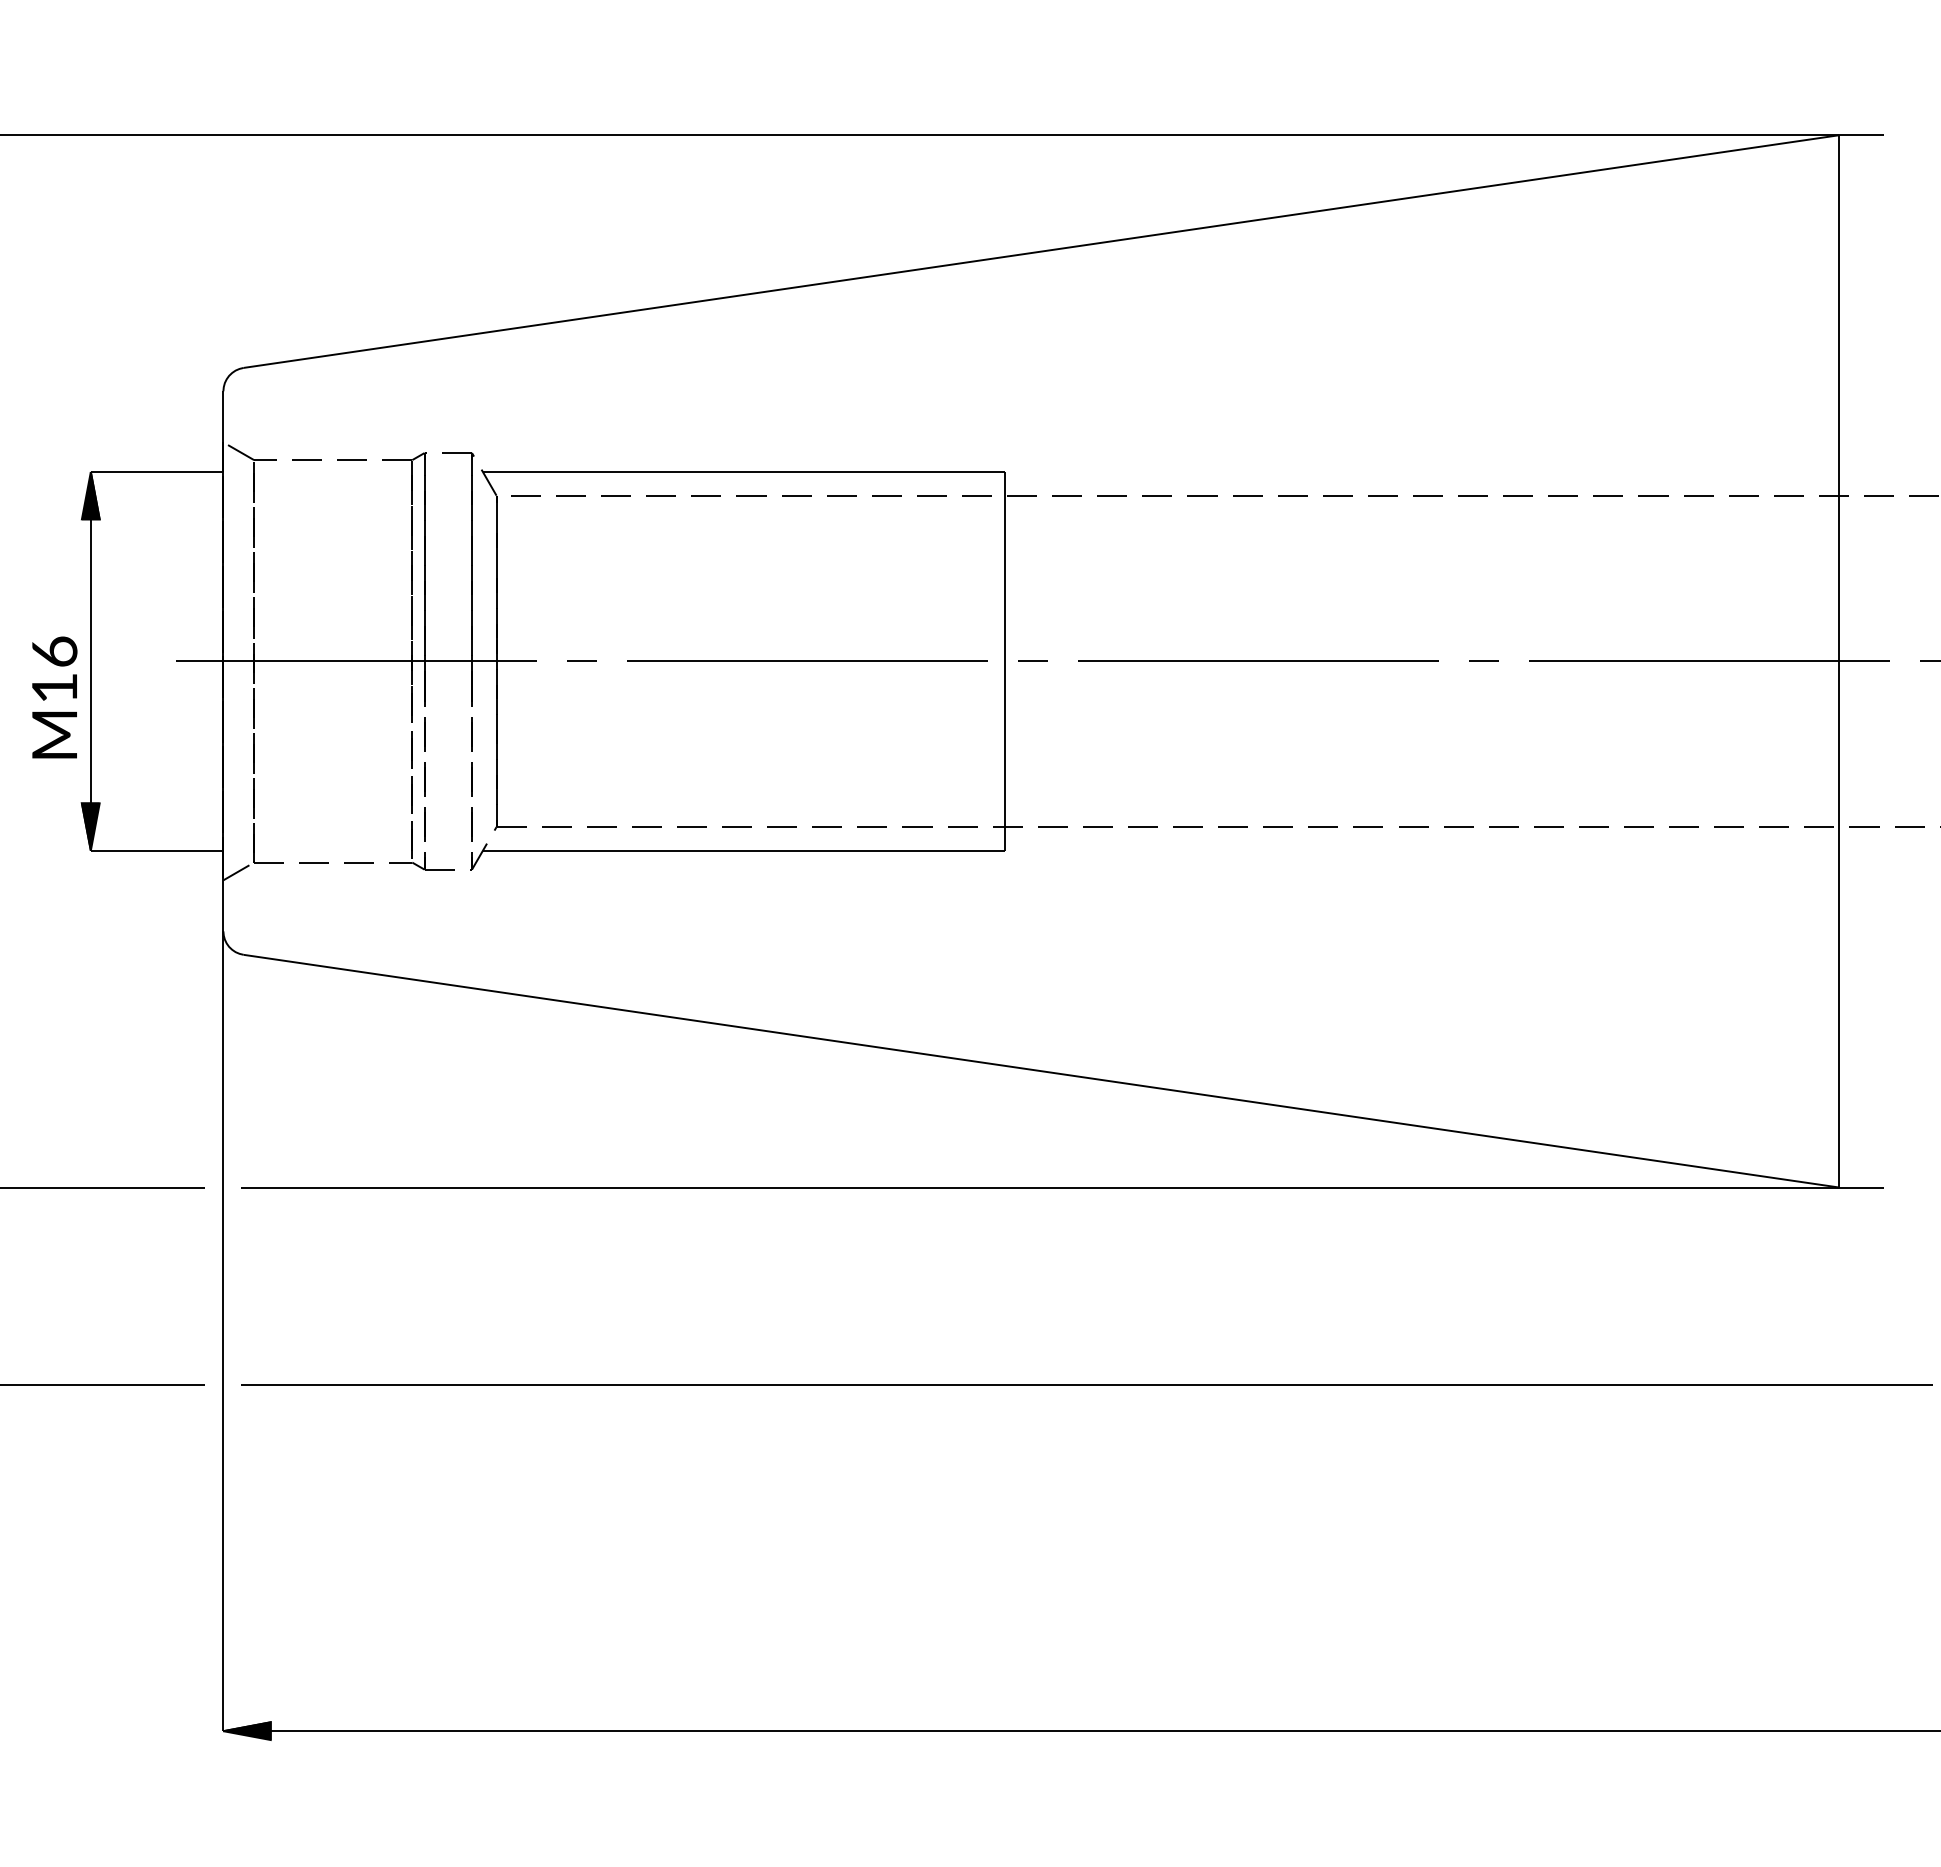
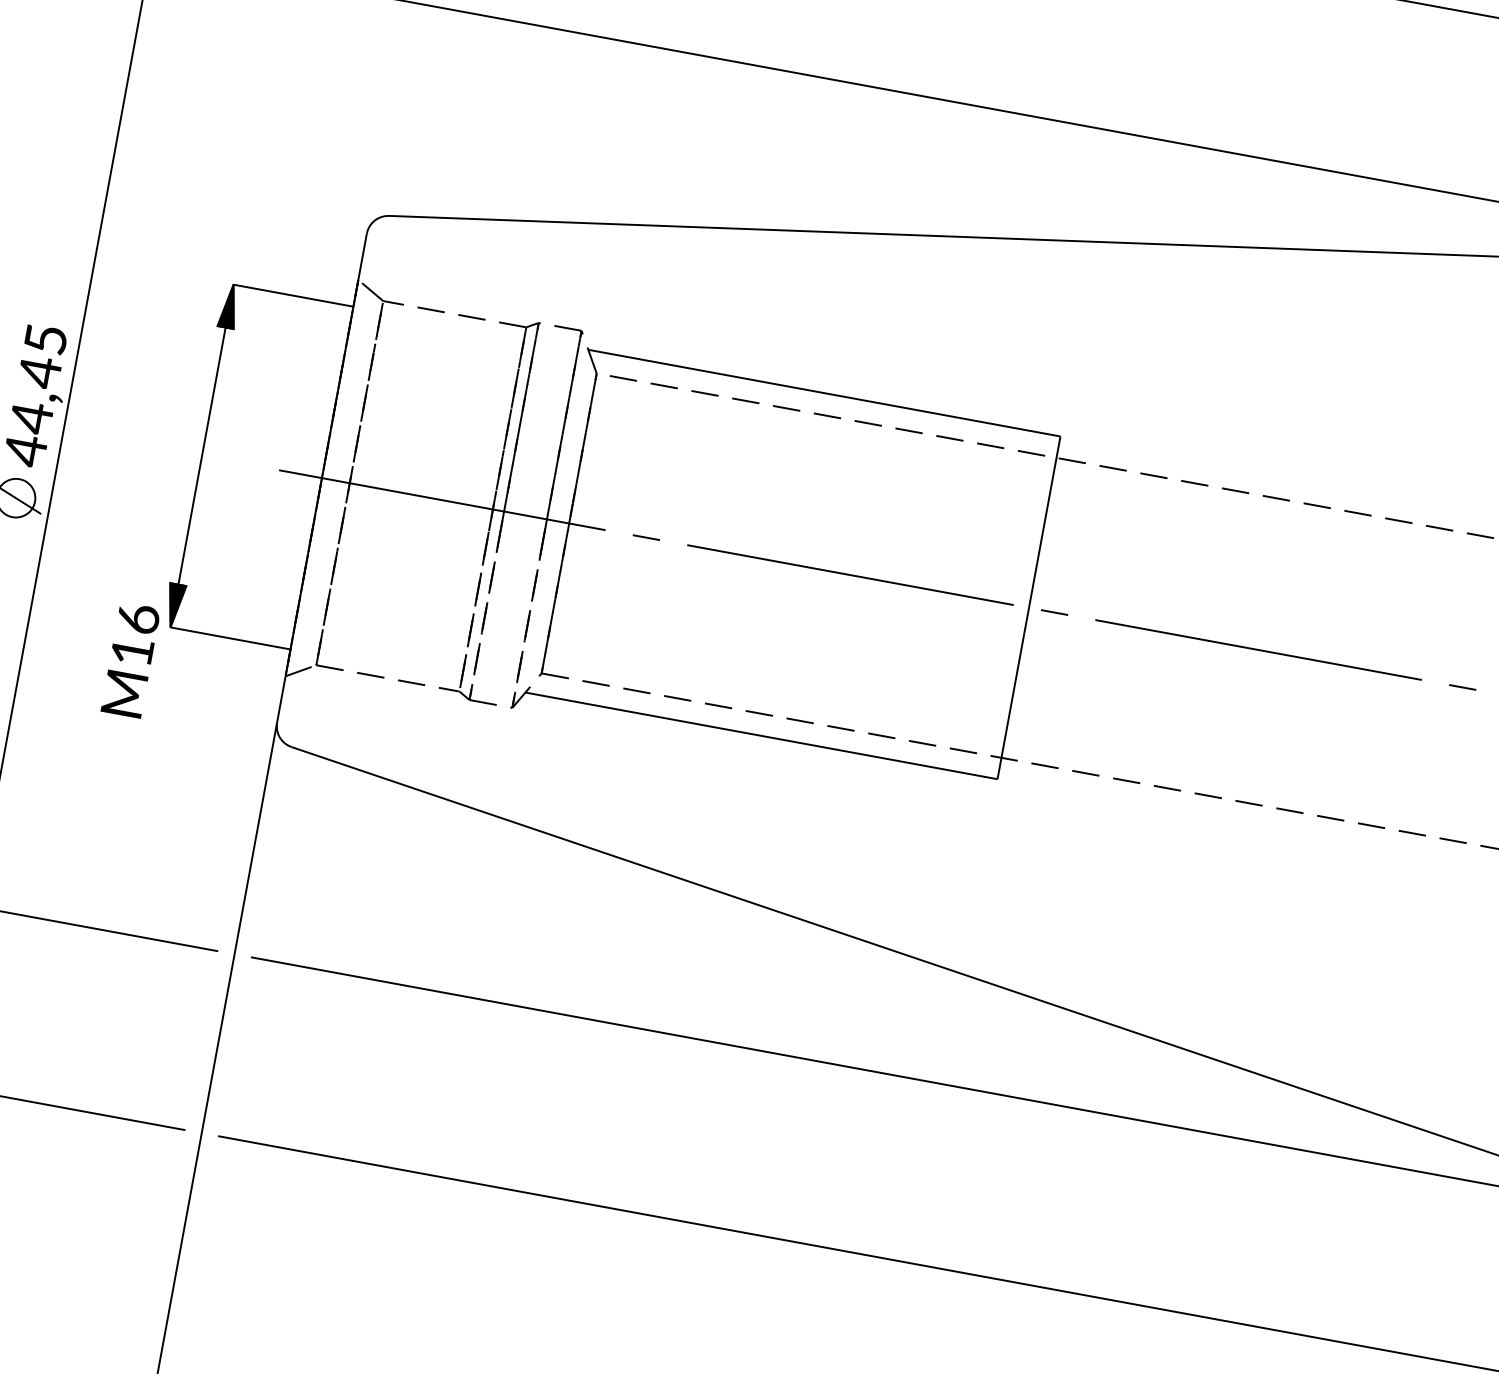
text: (54, 697) -> (130, 660), moved

